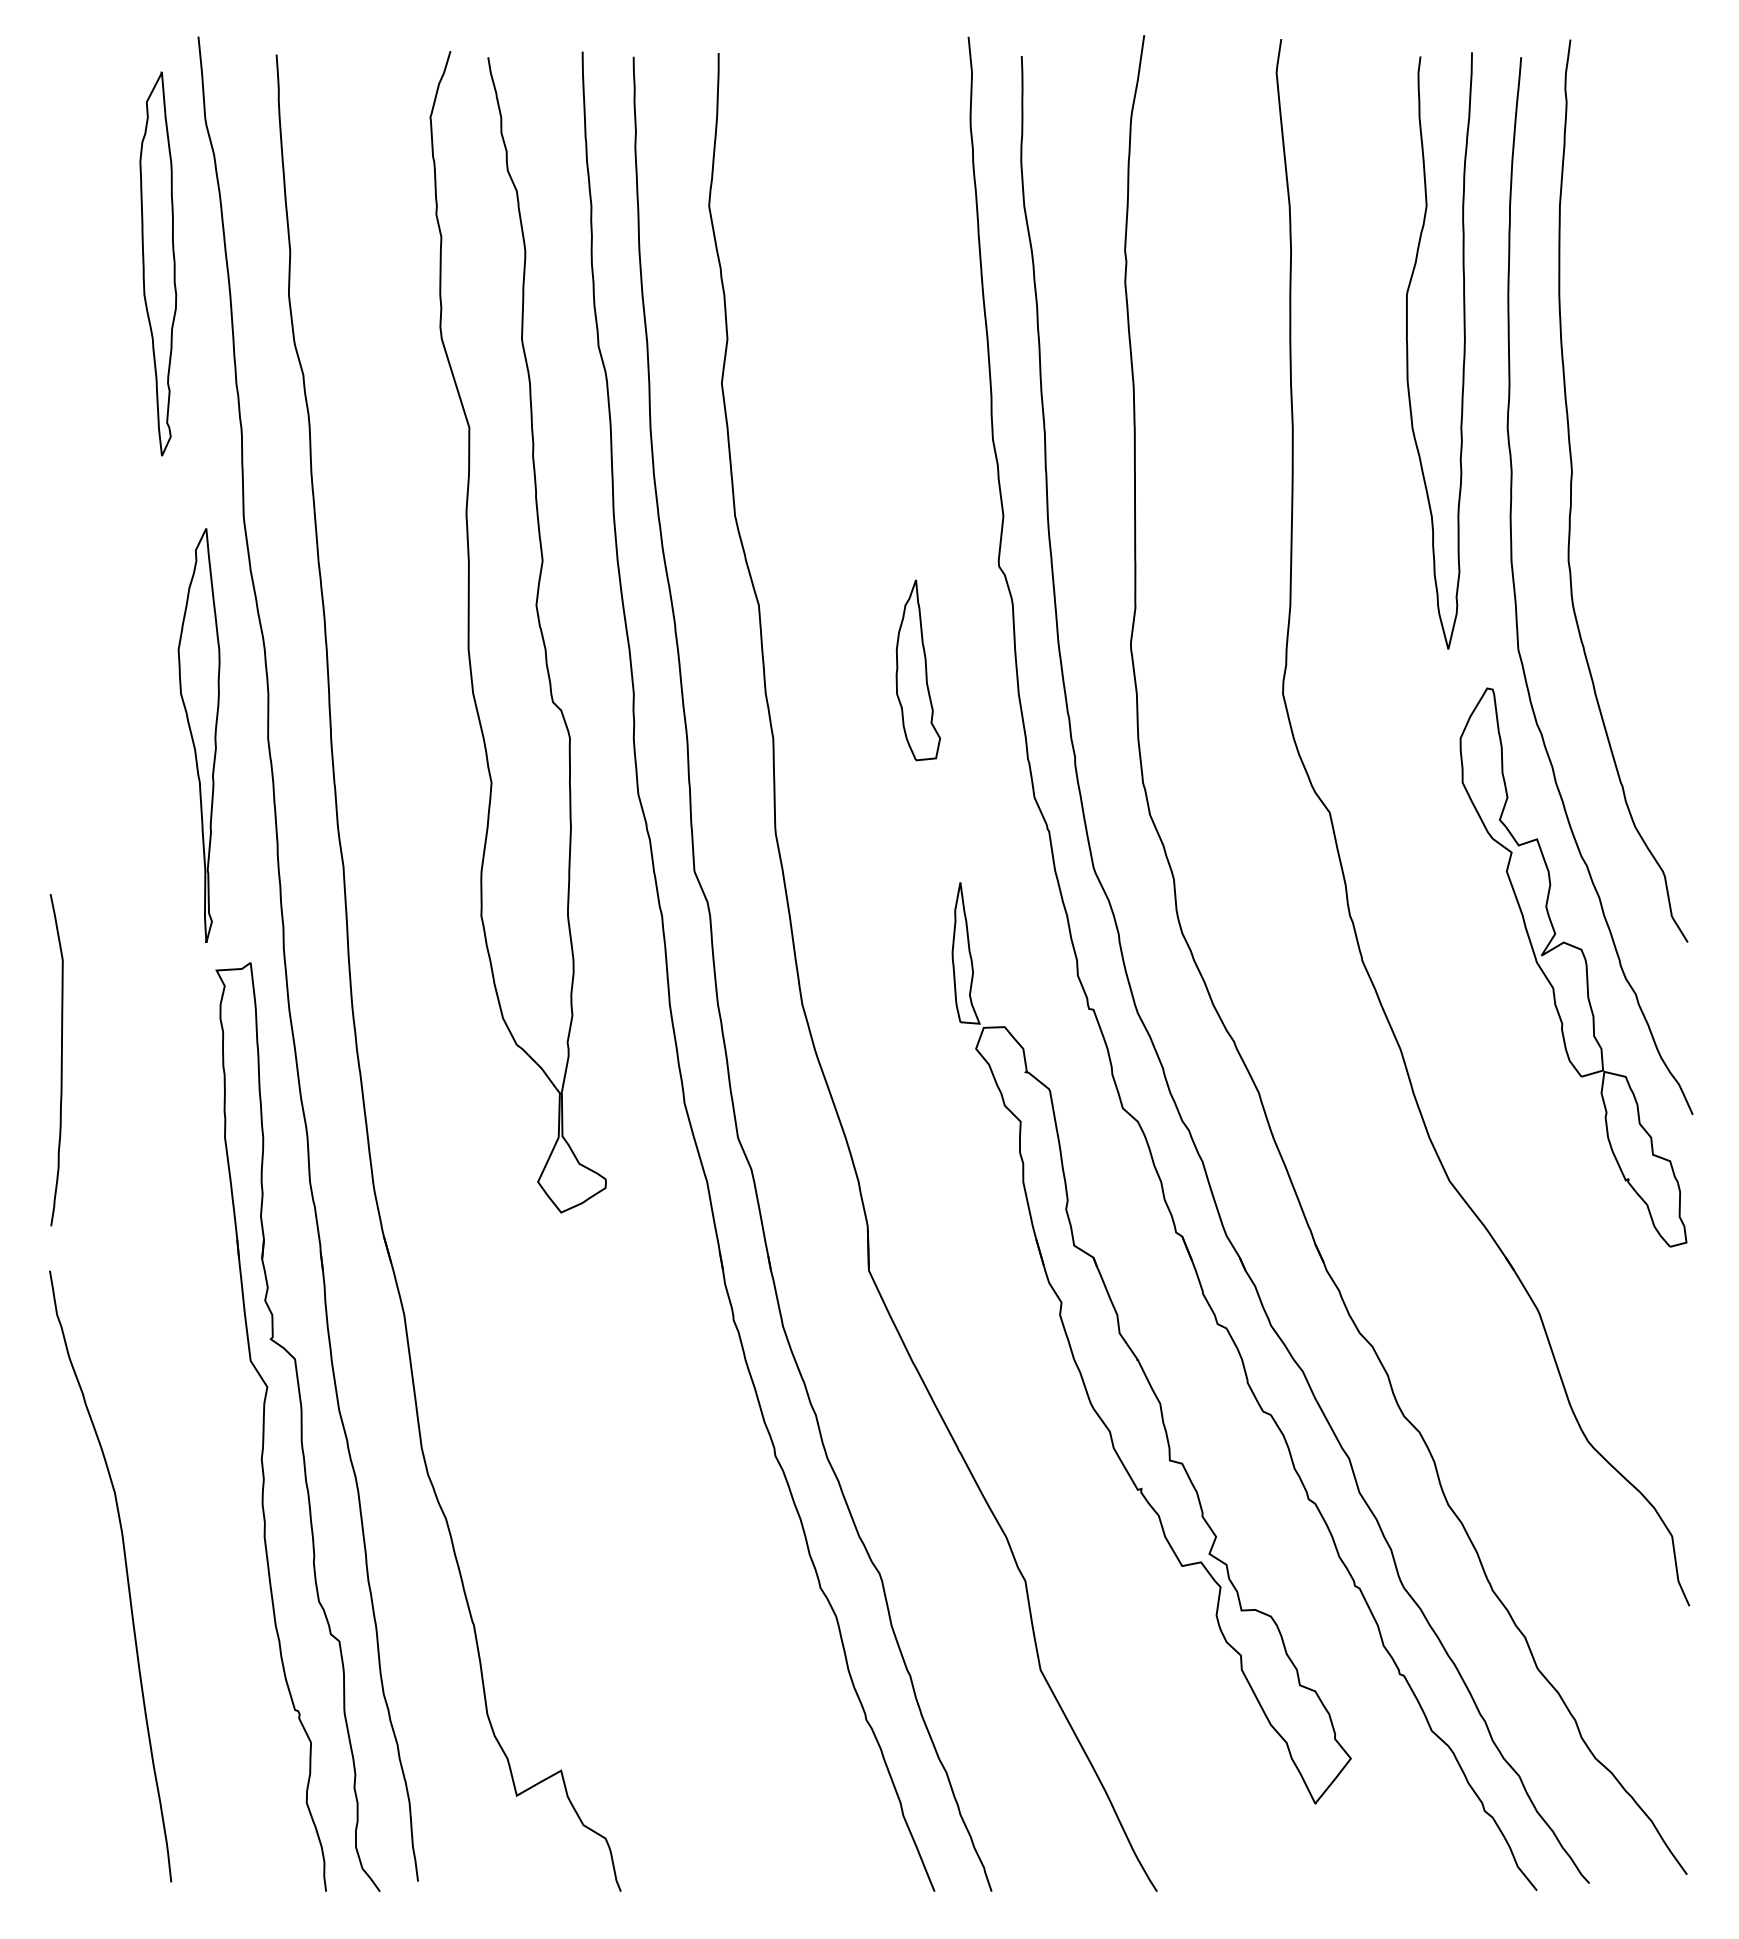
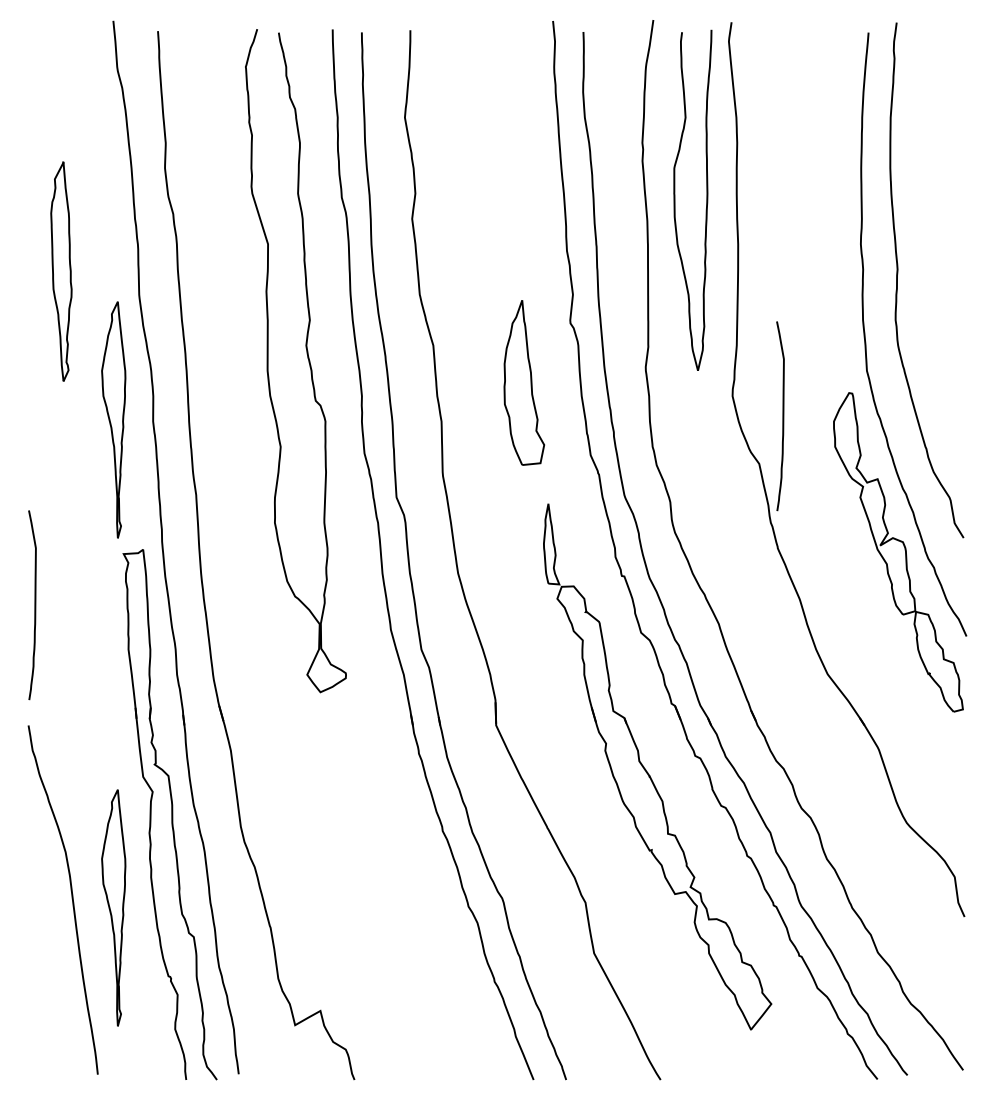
part: (158, 263) -> (61, 271), moved
curve: (1463, 349) -> (706, 199), moved
part: (918, 669) -> (524, 382), size x1.6
curve: (1370, 729) -> (782, 416), added
part: (198, 1589) -> (113, 907), added

